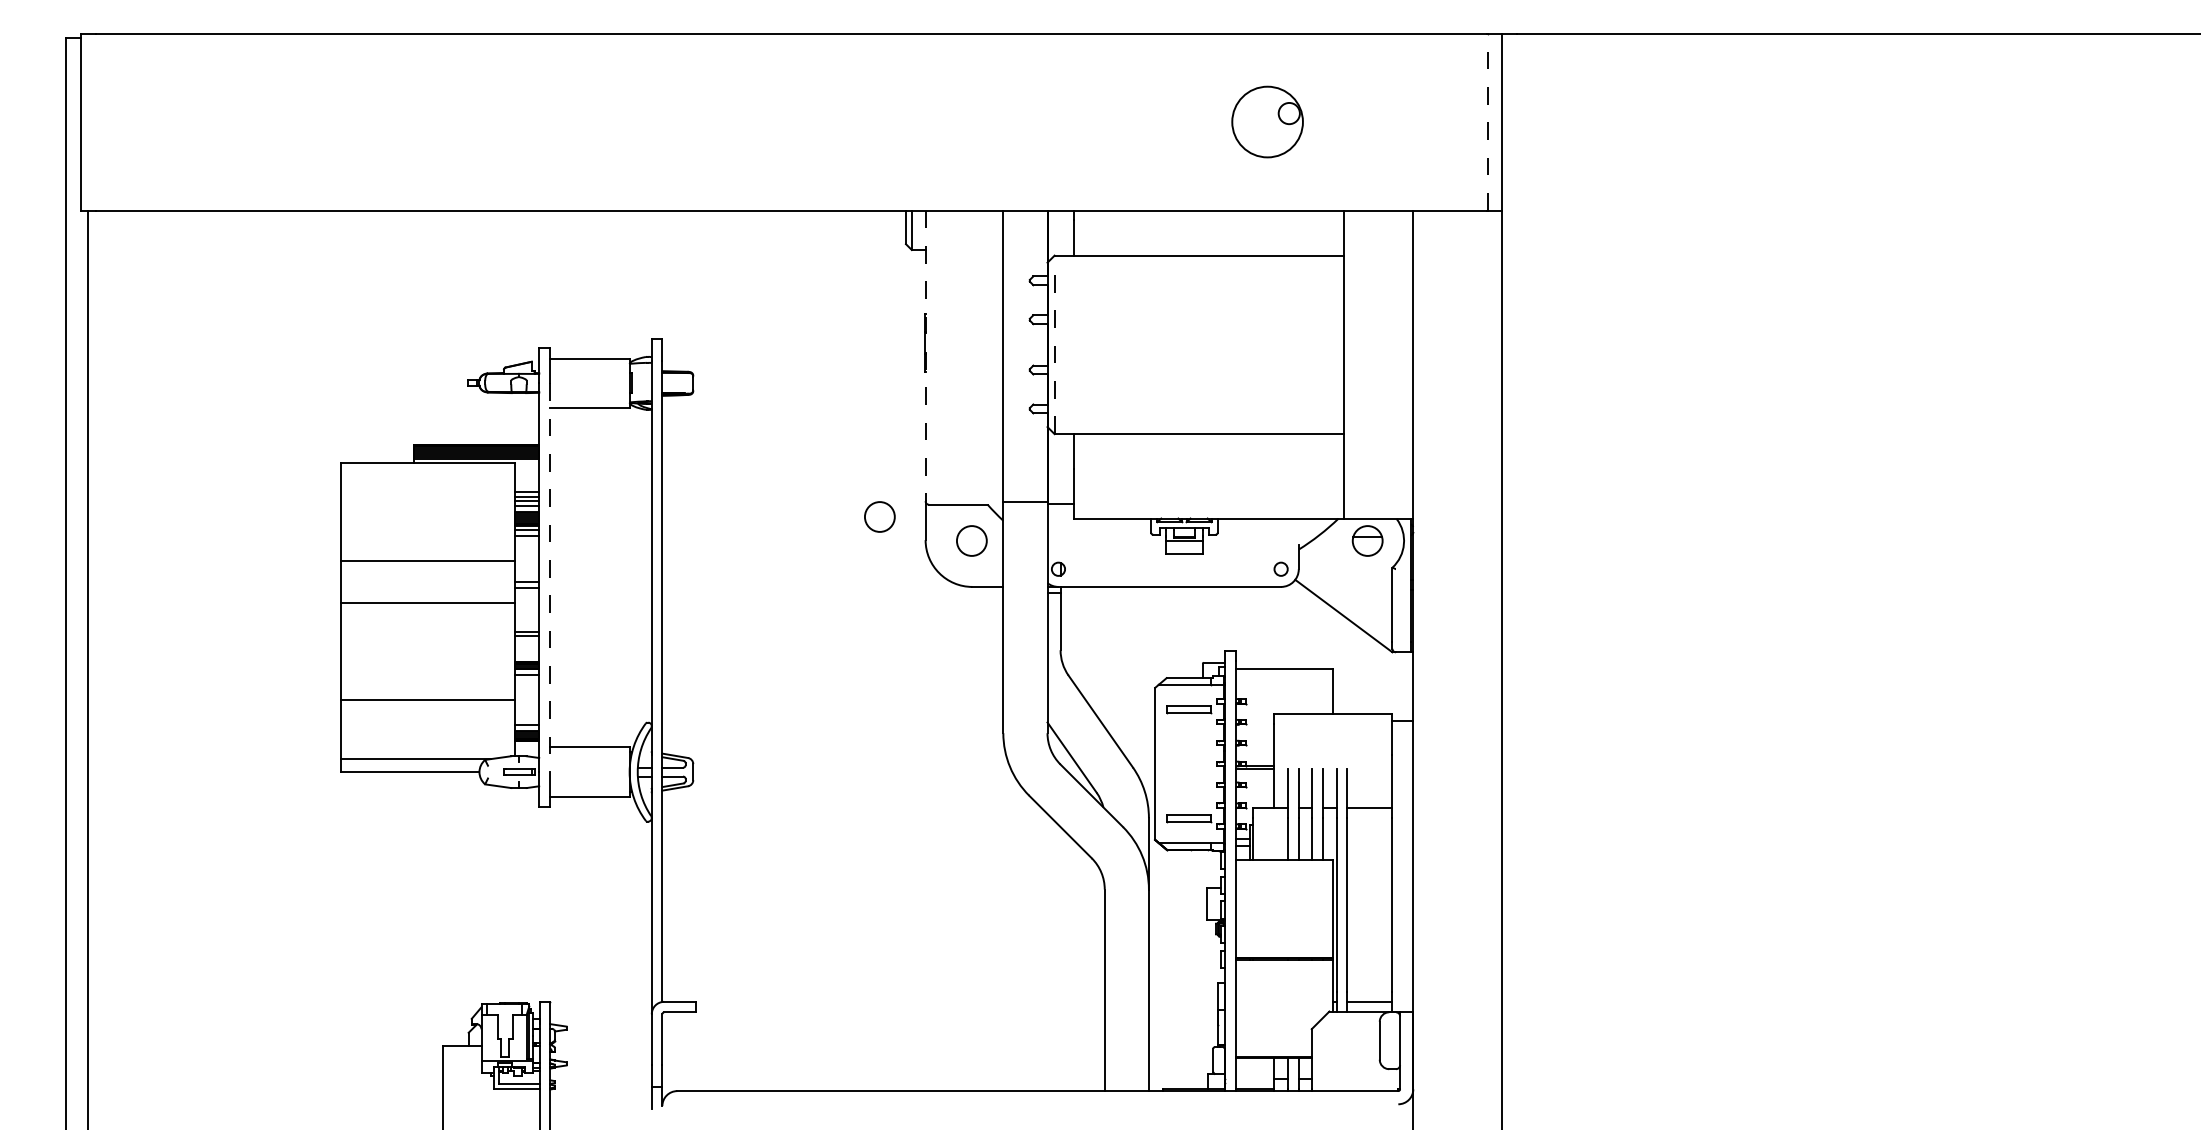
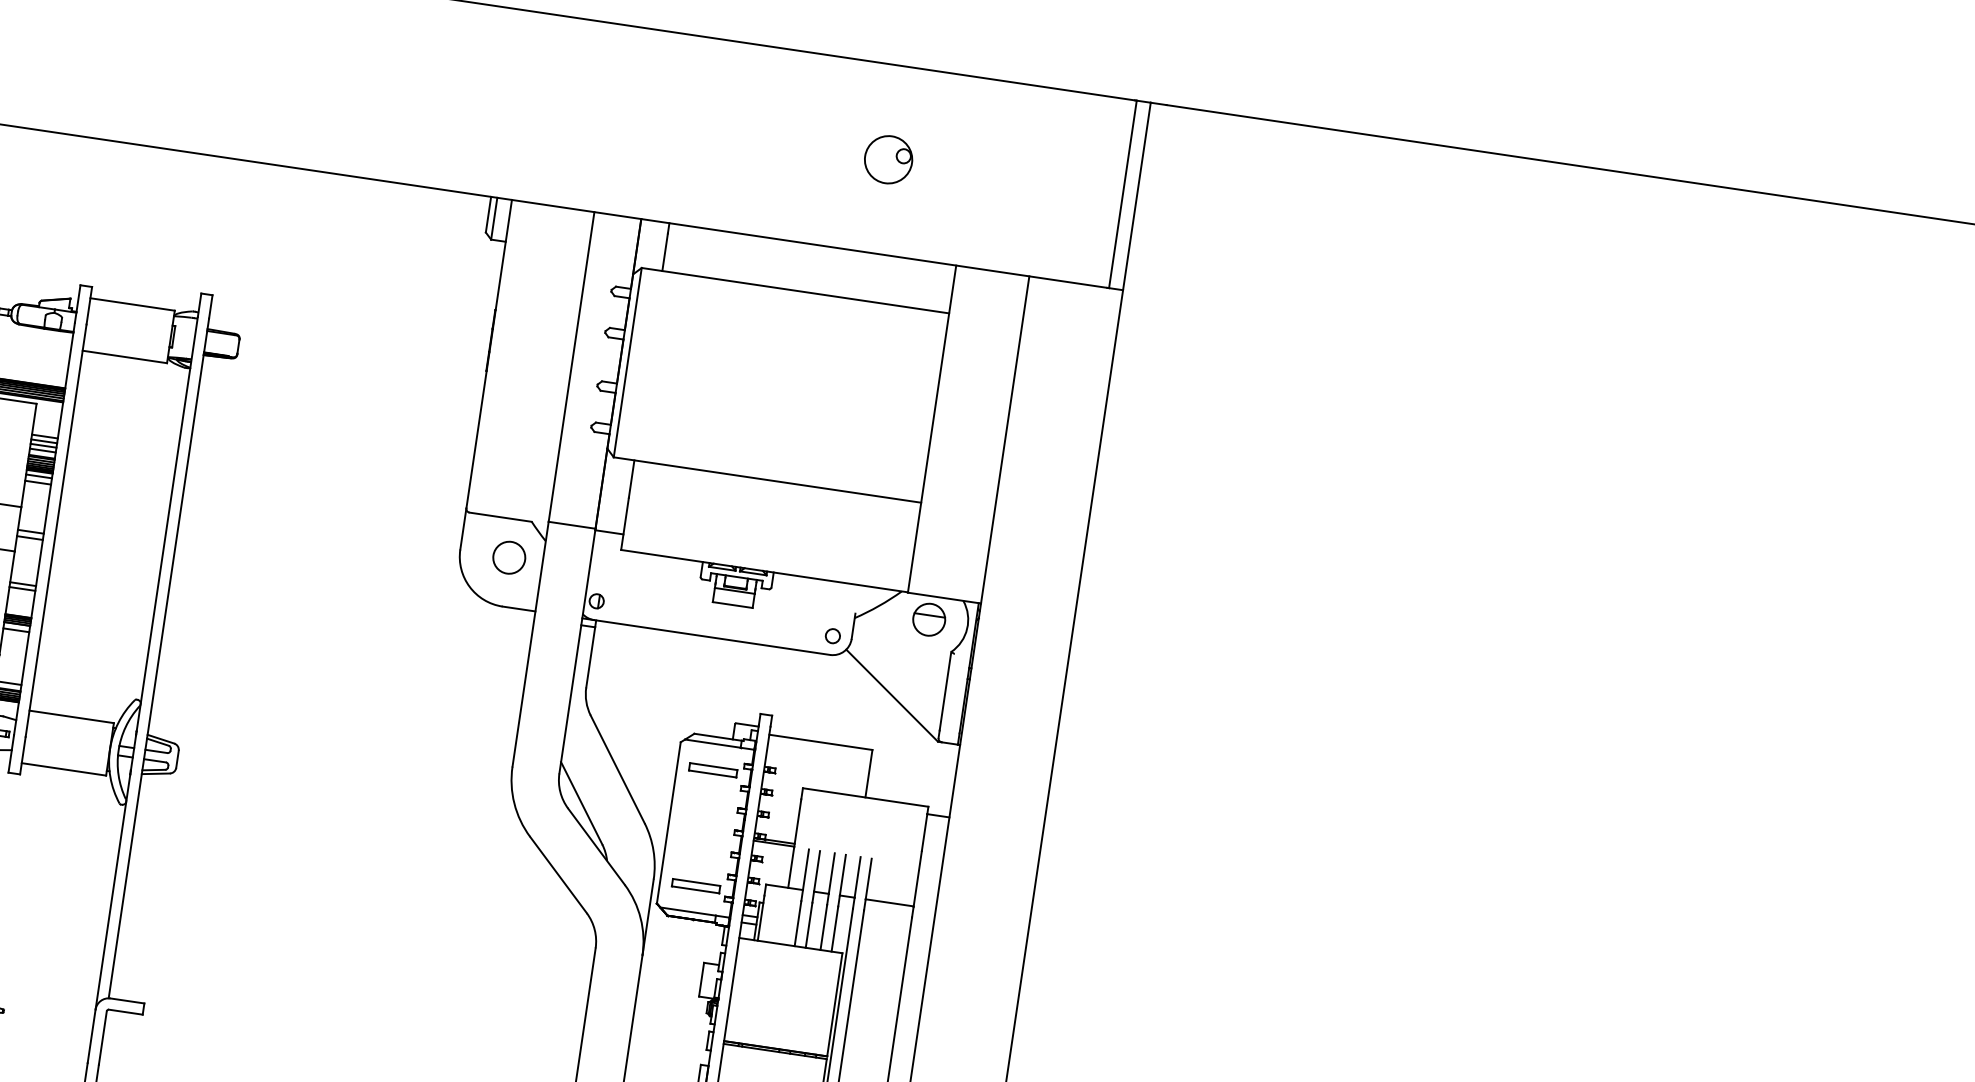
line: (1488, 121) -> (1123, 193), dashed -> solid
part: (1267, 122) -> (888, 160), size x0.62
line: (1054, 344) -> (627, 362), dashed -> solid
line: (925, 356) -> (488, 354), dashed -> solid
circle: (879, 516) -> (415, 517), removed
line: (550, 578) -> (56, 531), dashed -> solid

